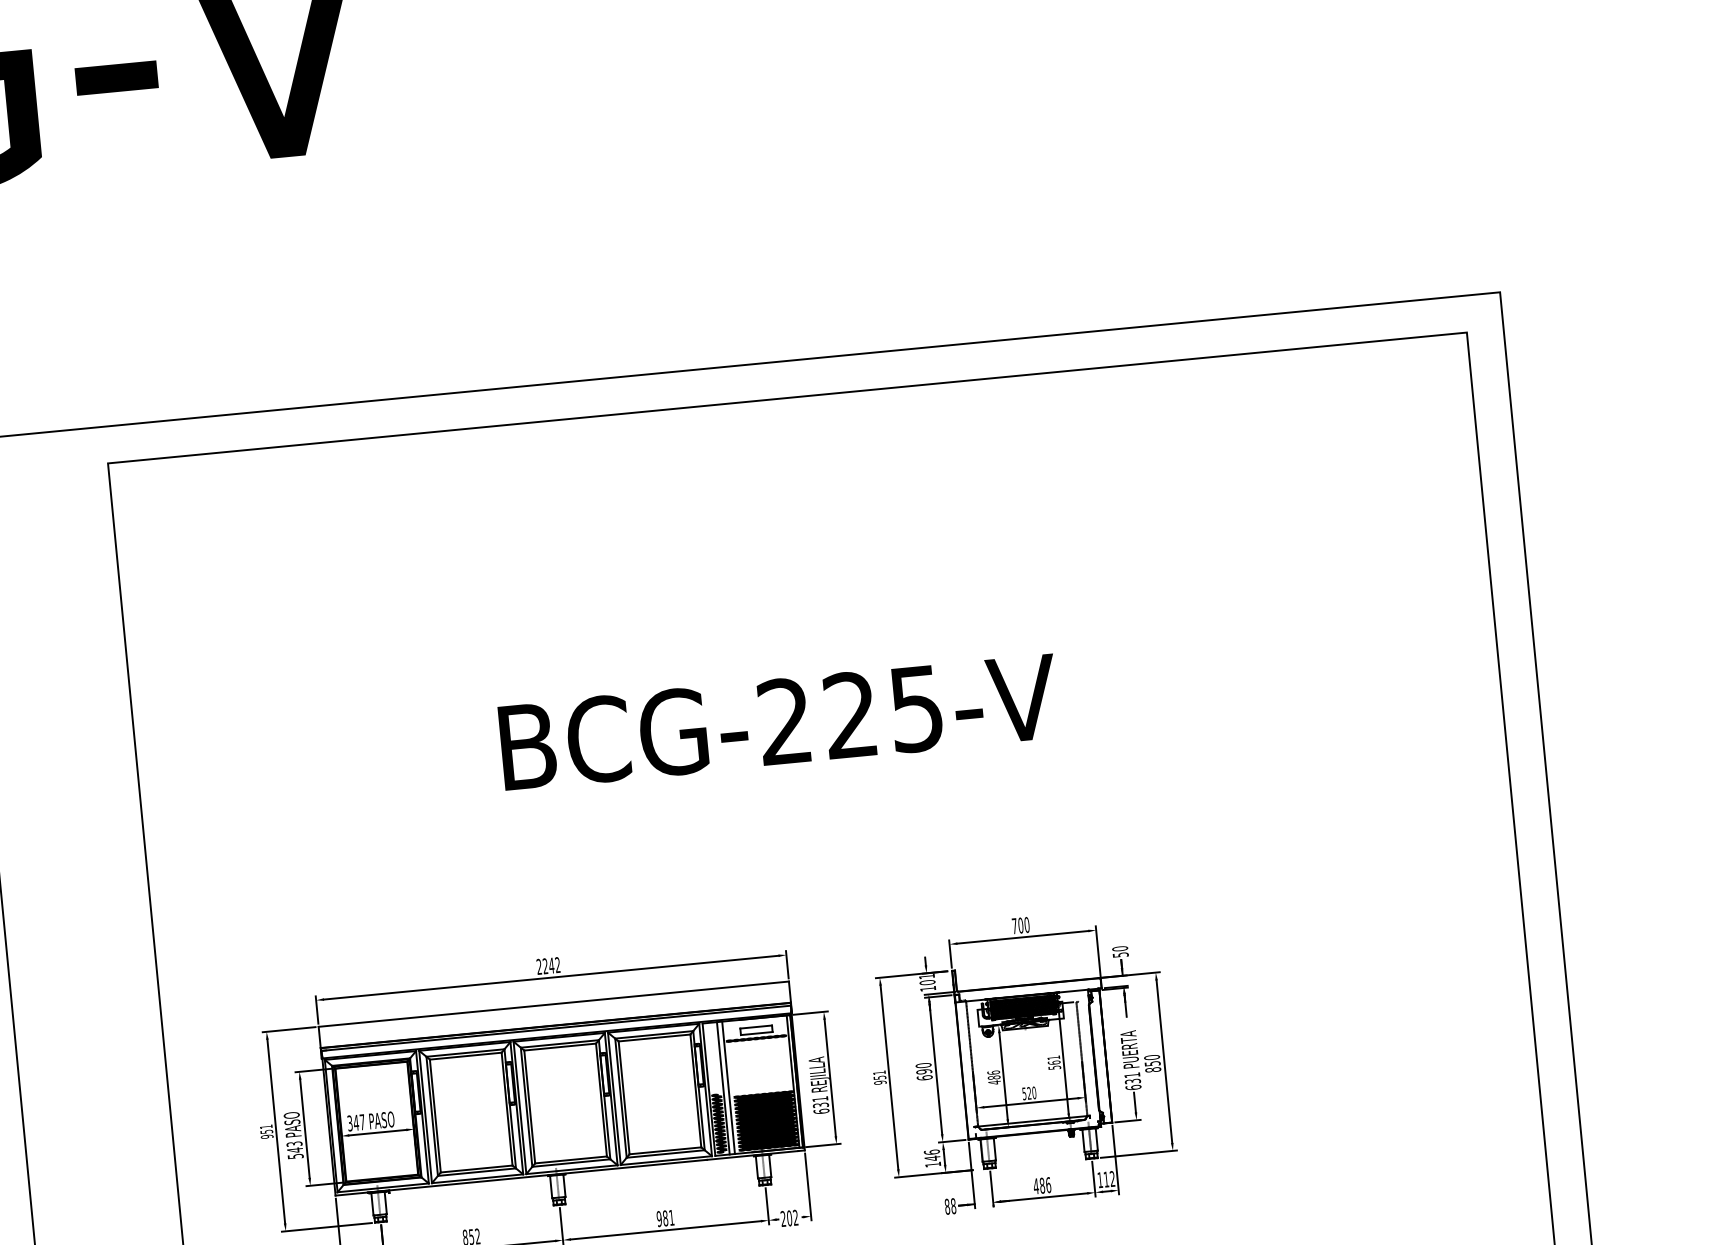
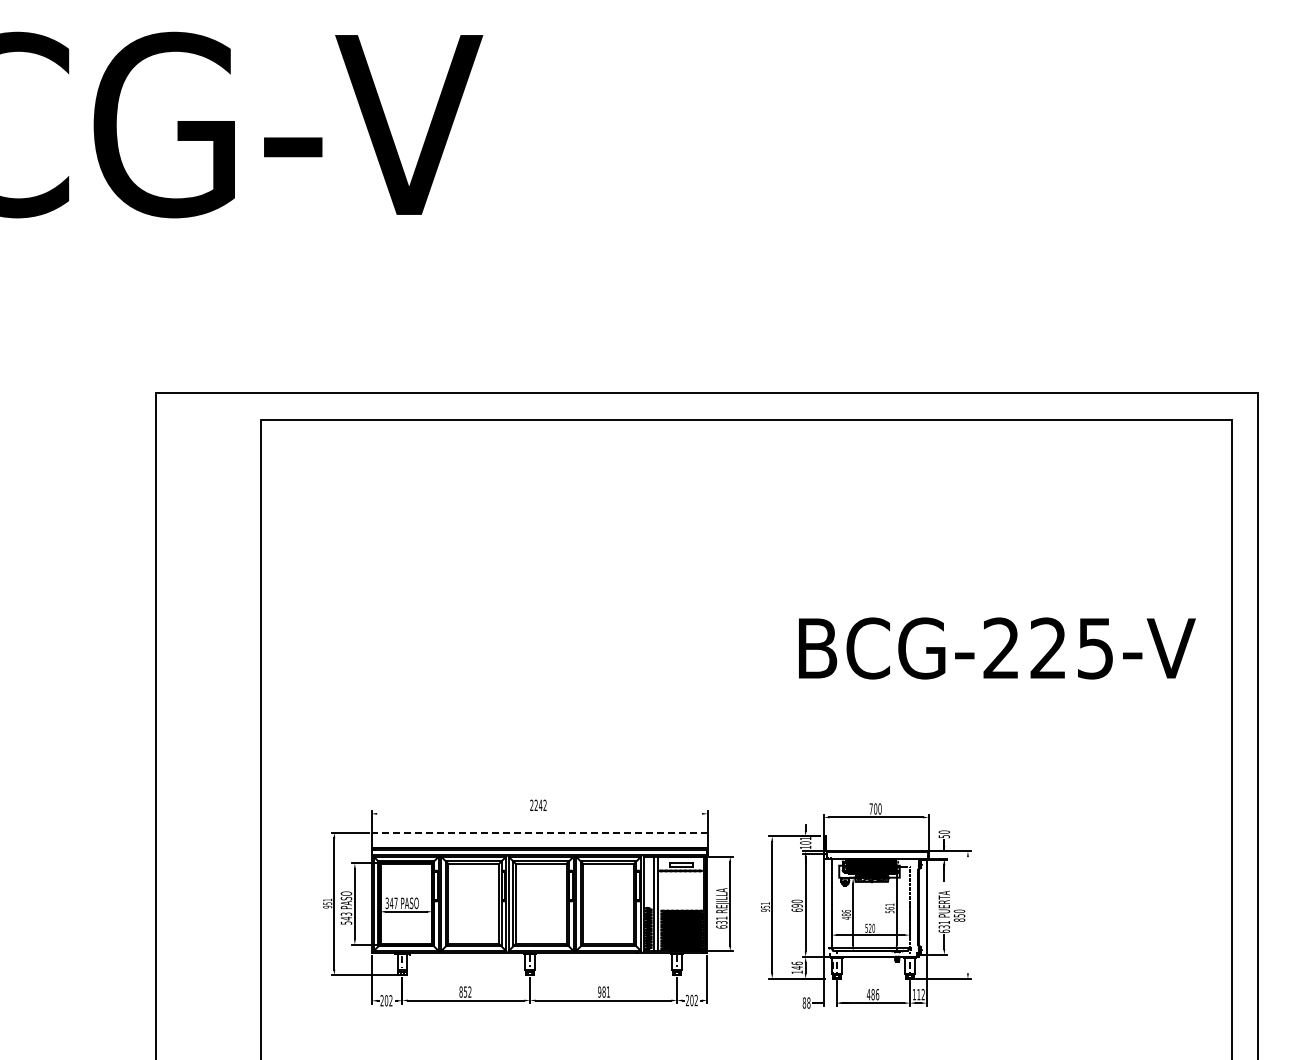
text: (779, 722) -> (997, 648), moved
line: (551, 977) -> (539, 813), removed
line: (553, 1003) -> (539, 832), solid -> dashed
line: (1163, 1062) -> (967, 915), removed

